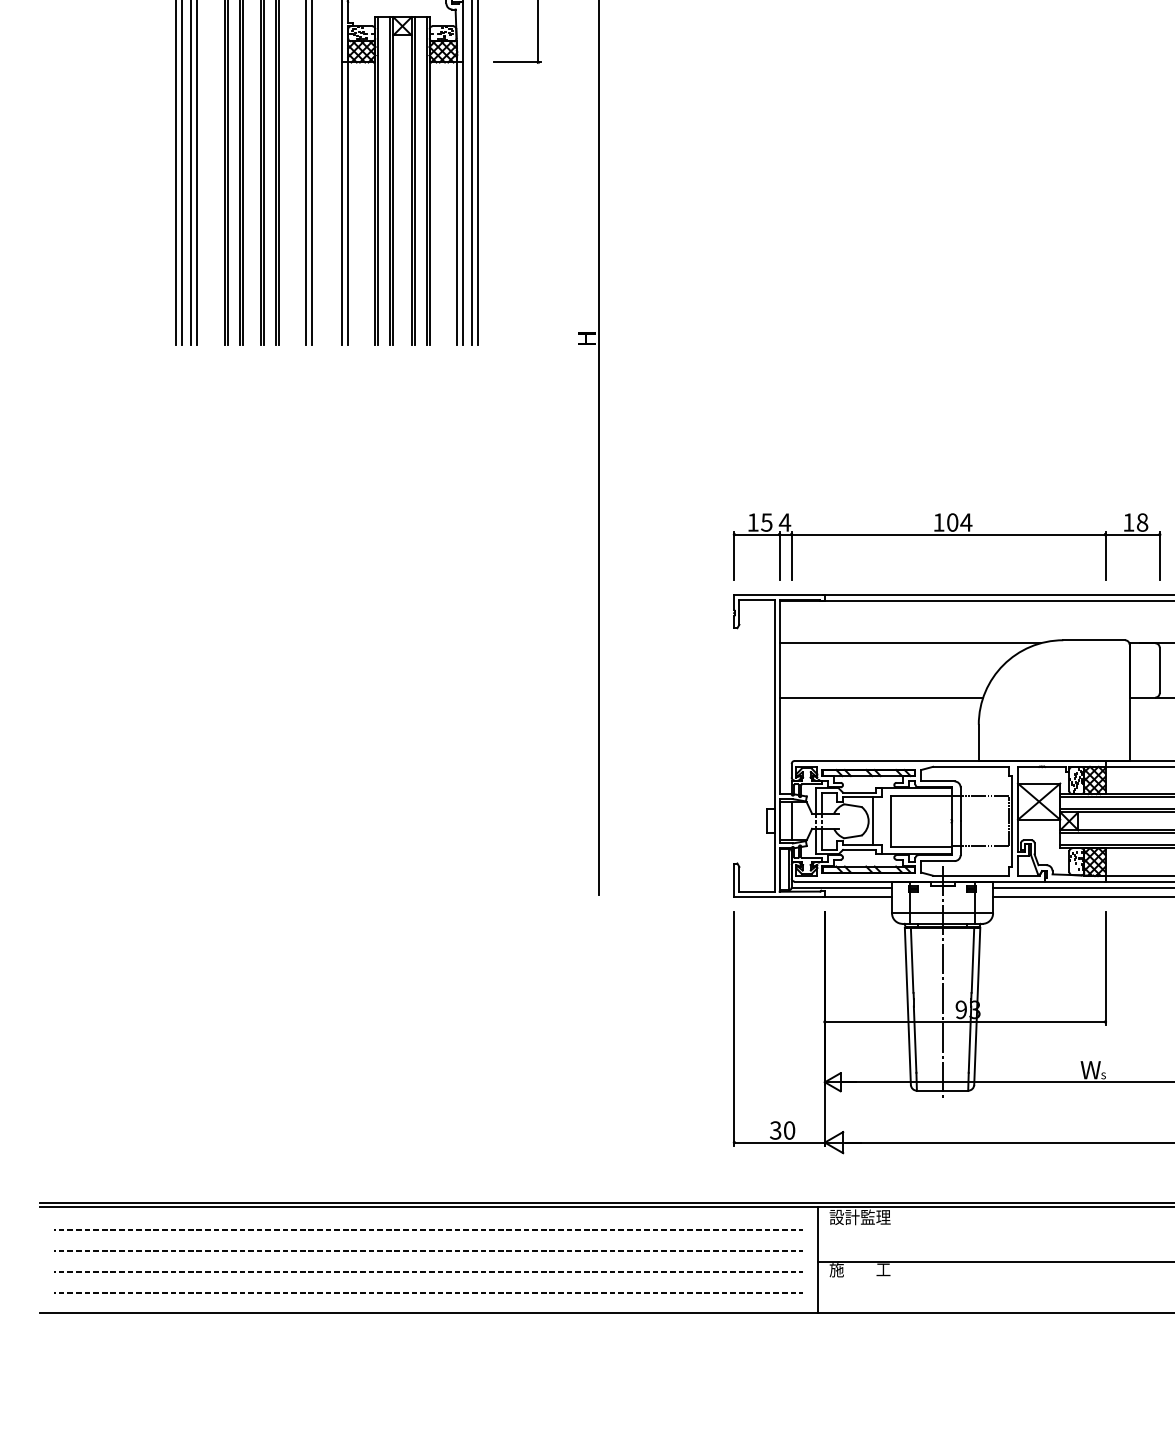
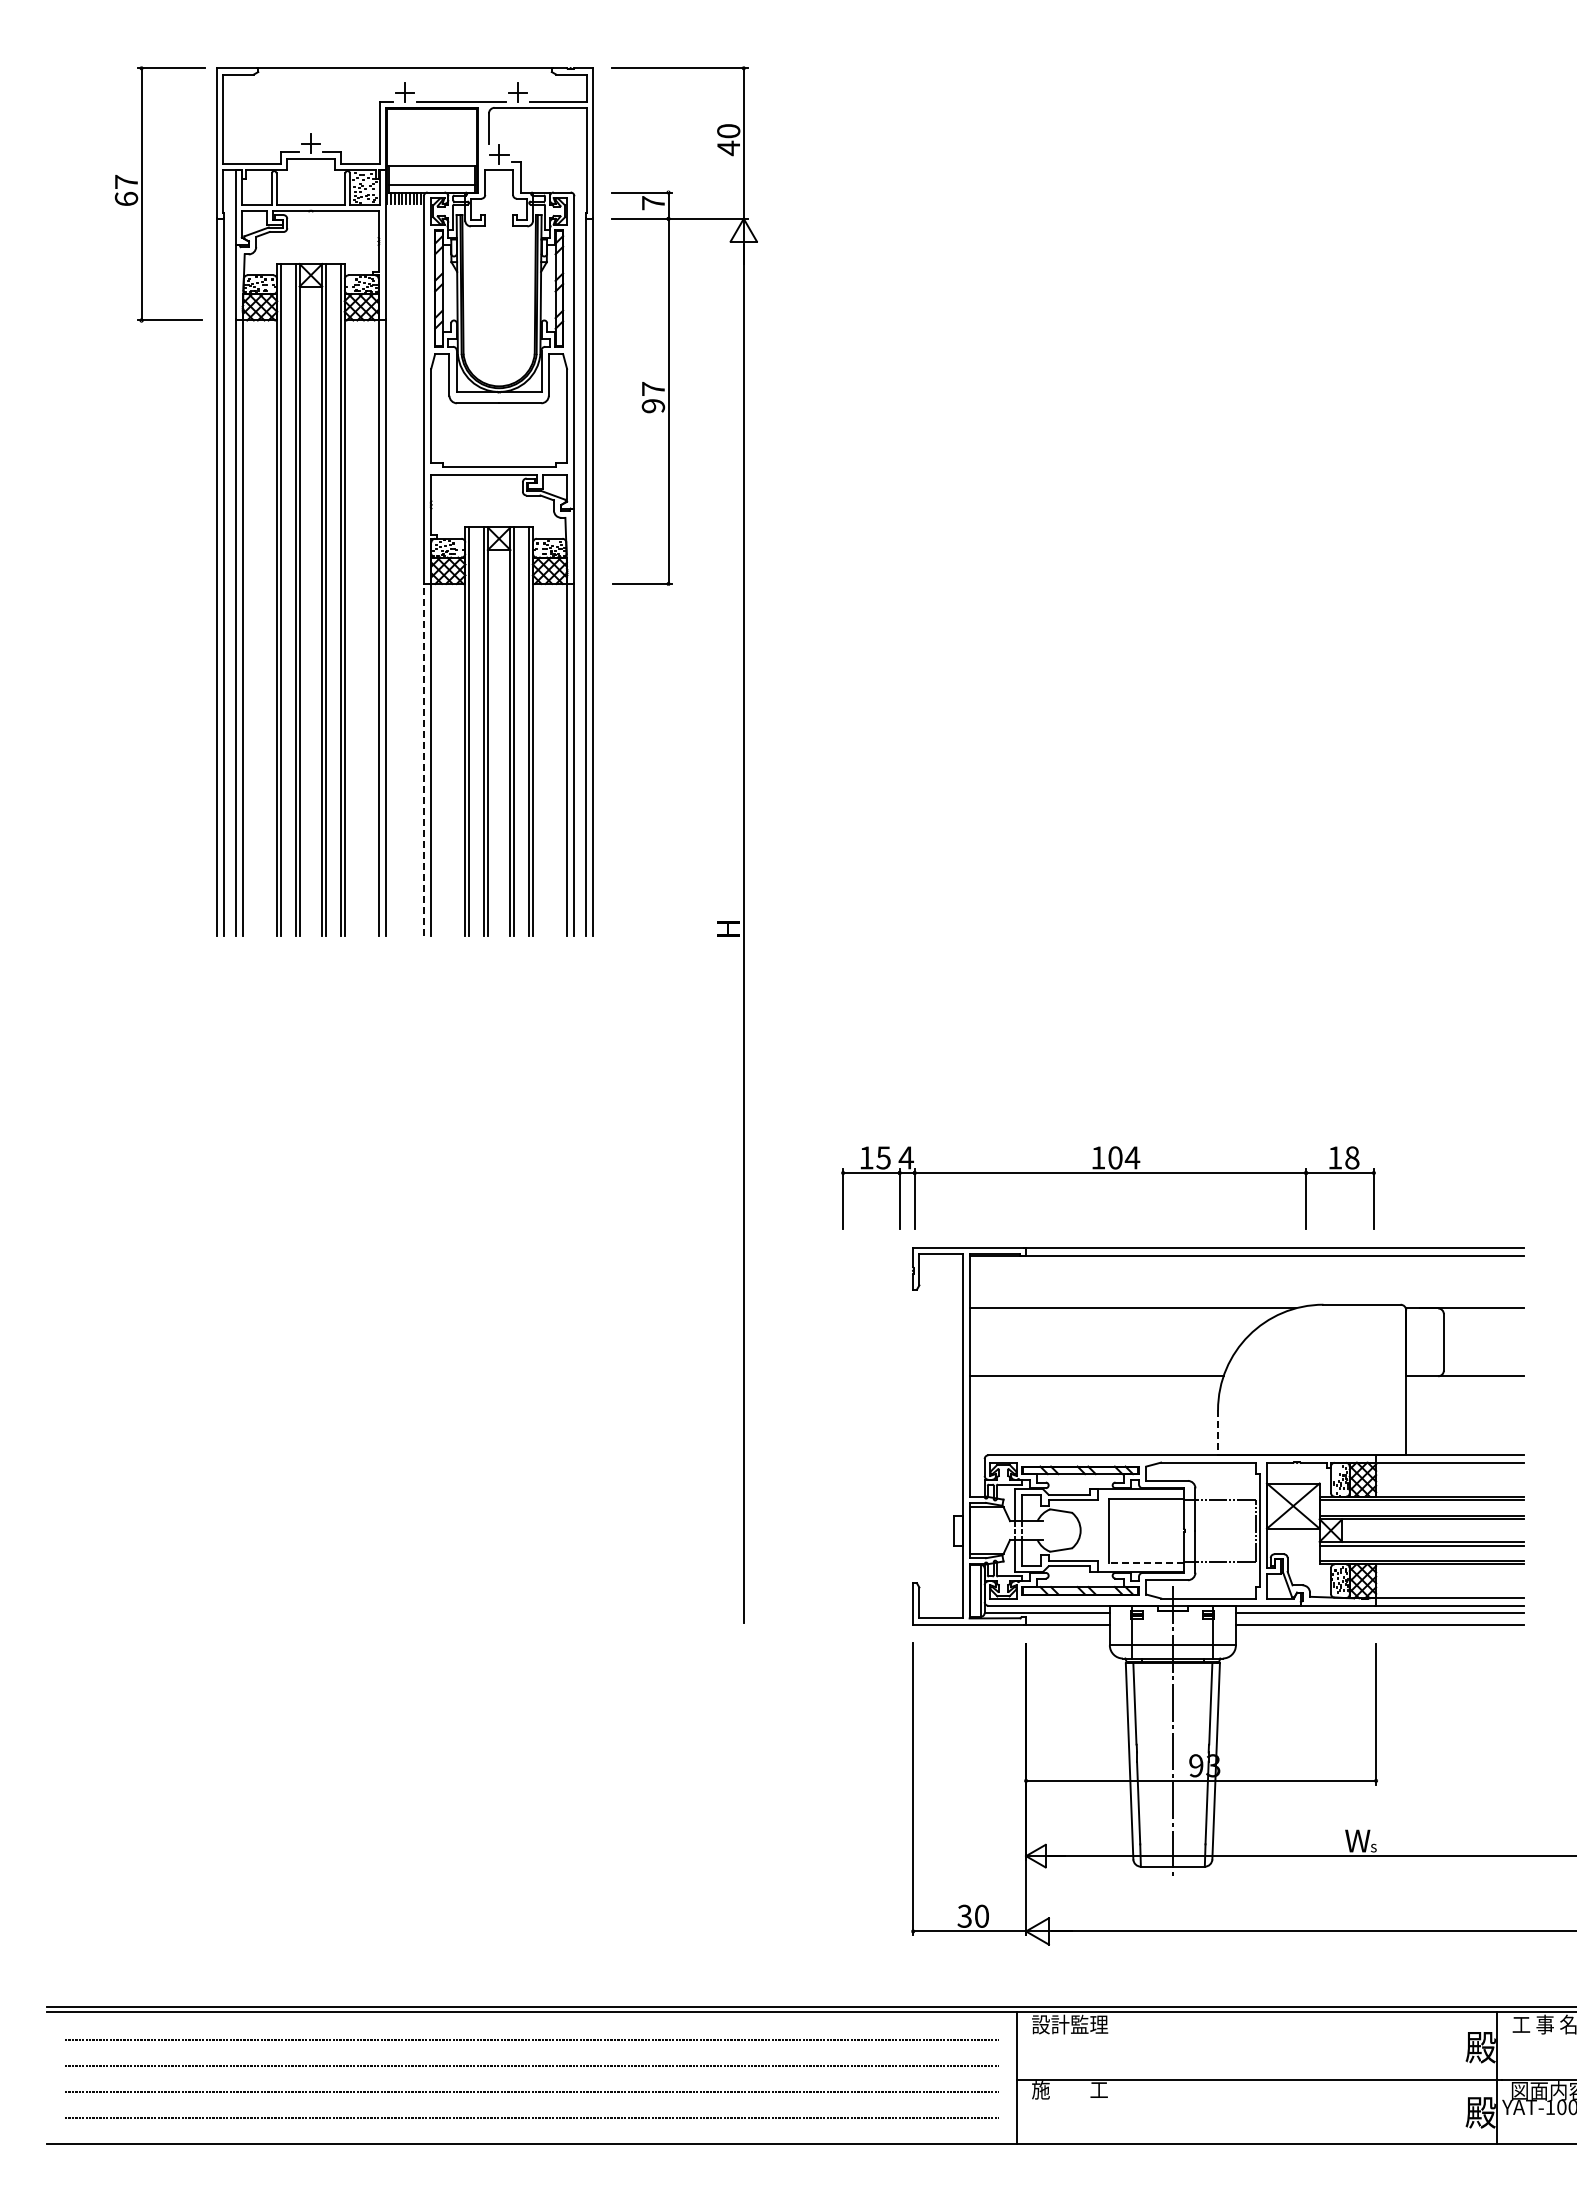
line: (341, 203) -> (423, 759), solid -> dashed
part: (947, 535) -> (1108, 1173), moved
line: (979, 742) -> (1218, 1432), solid -> dashed
line: (791, 821) -> (984, 1530), removed
line: (873, 821) -> (1086, 1530), removed
line: (921, 846) -> (1146, 1562), solid -> dashed

